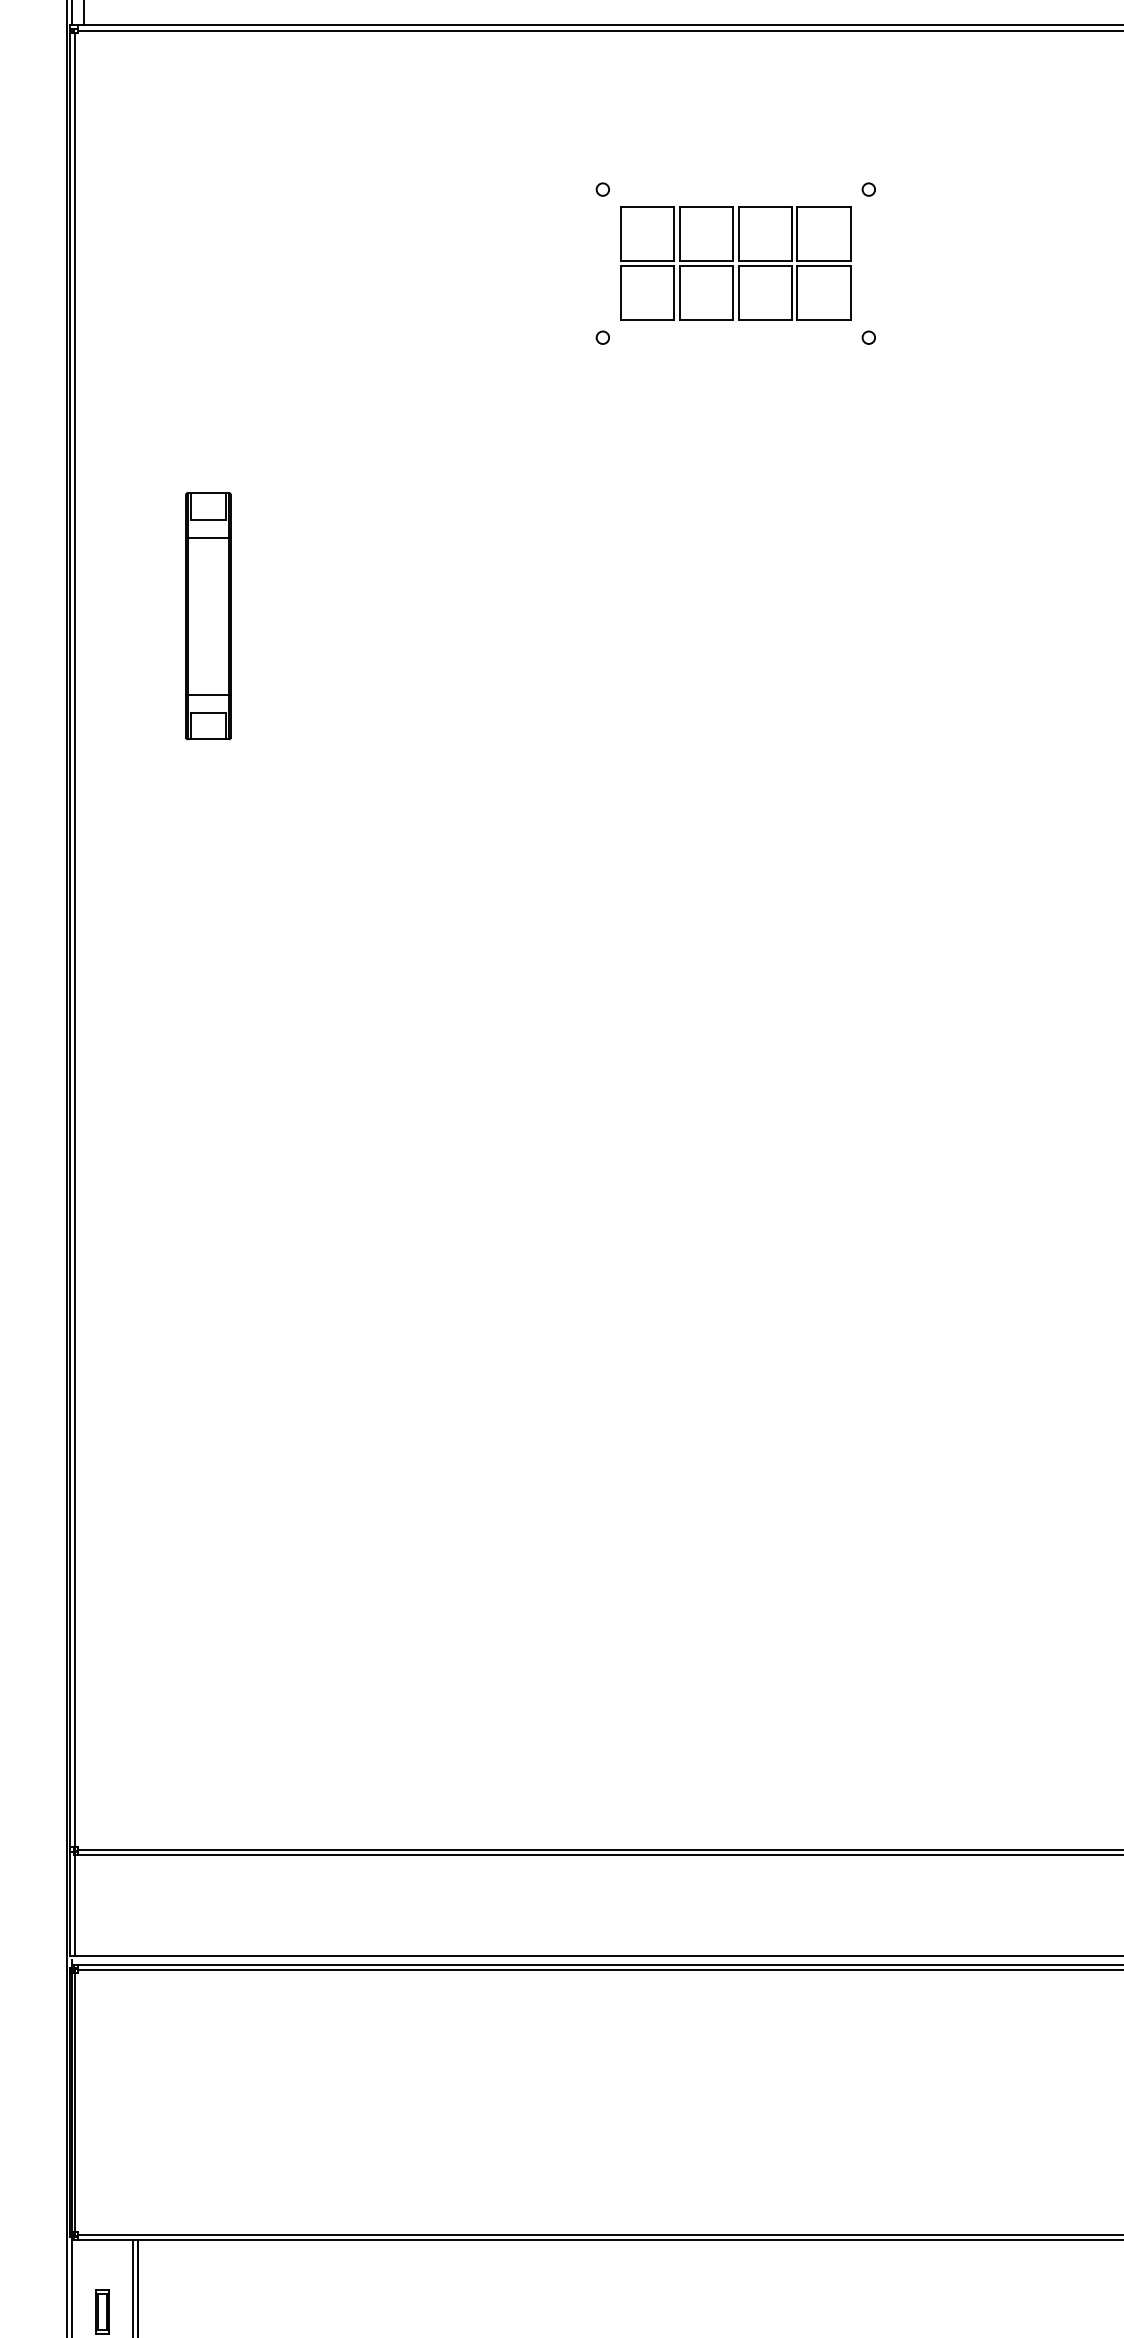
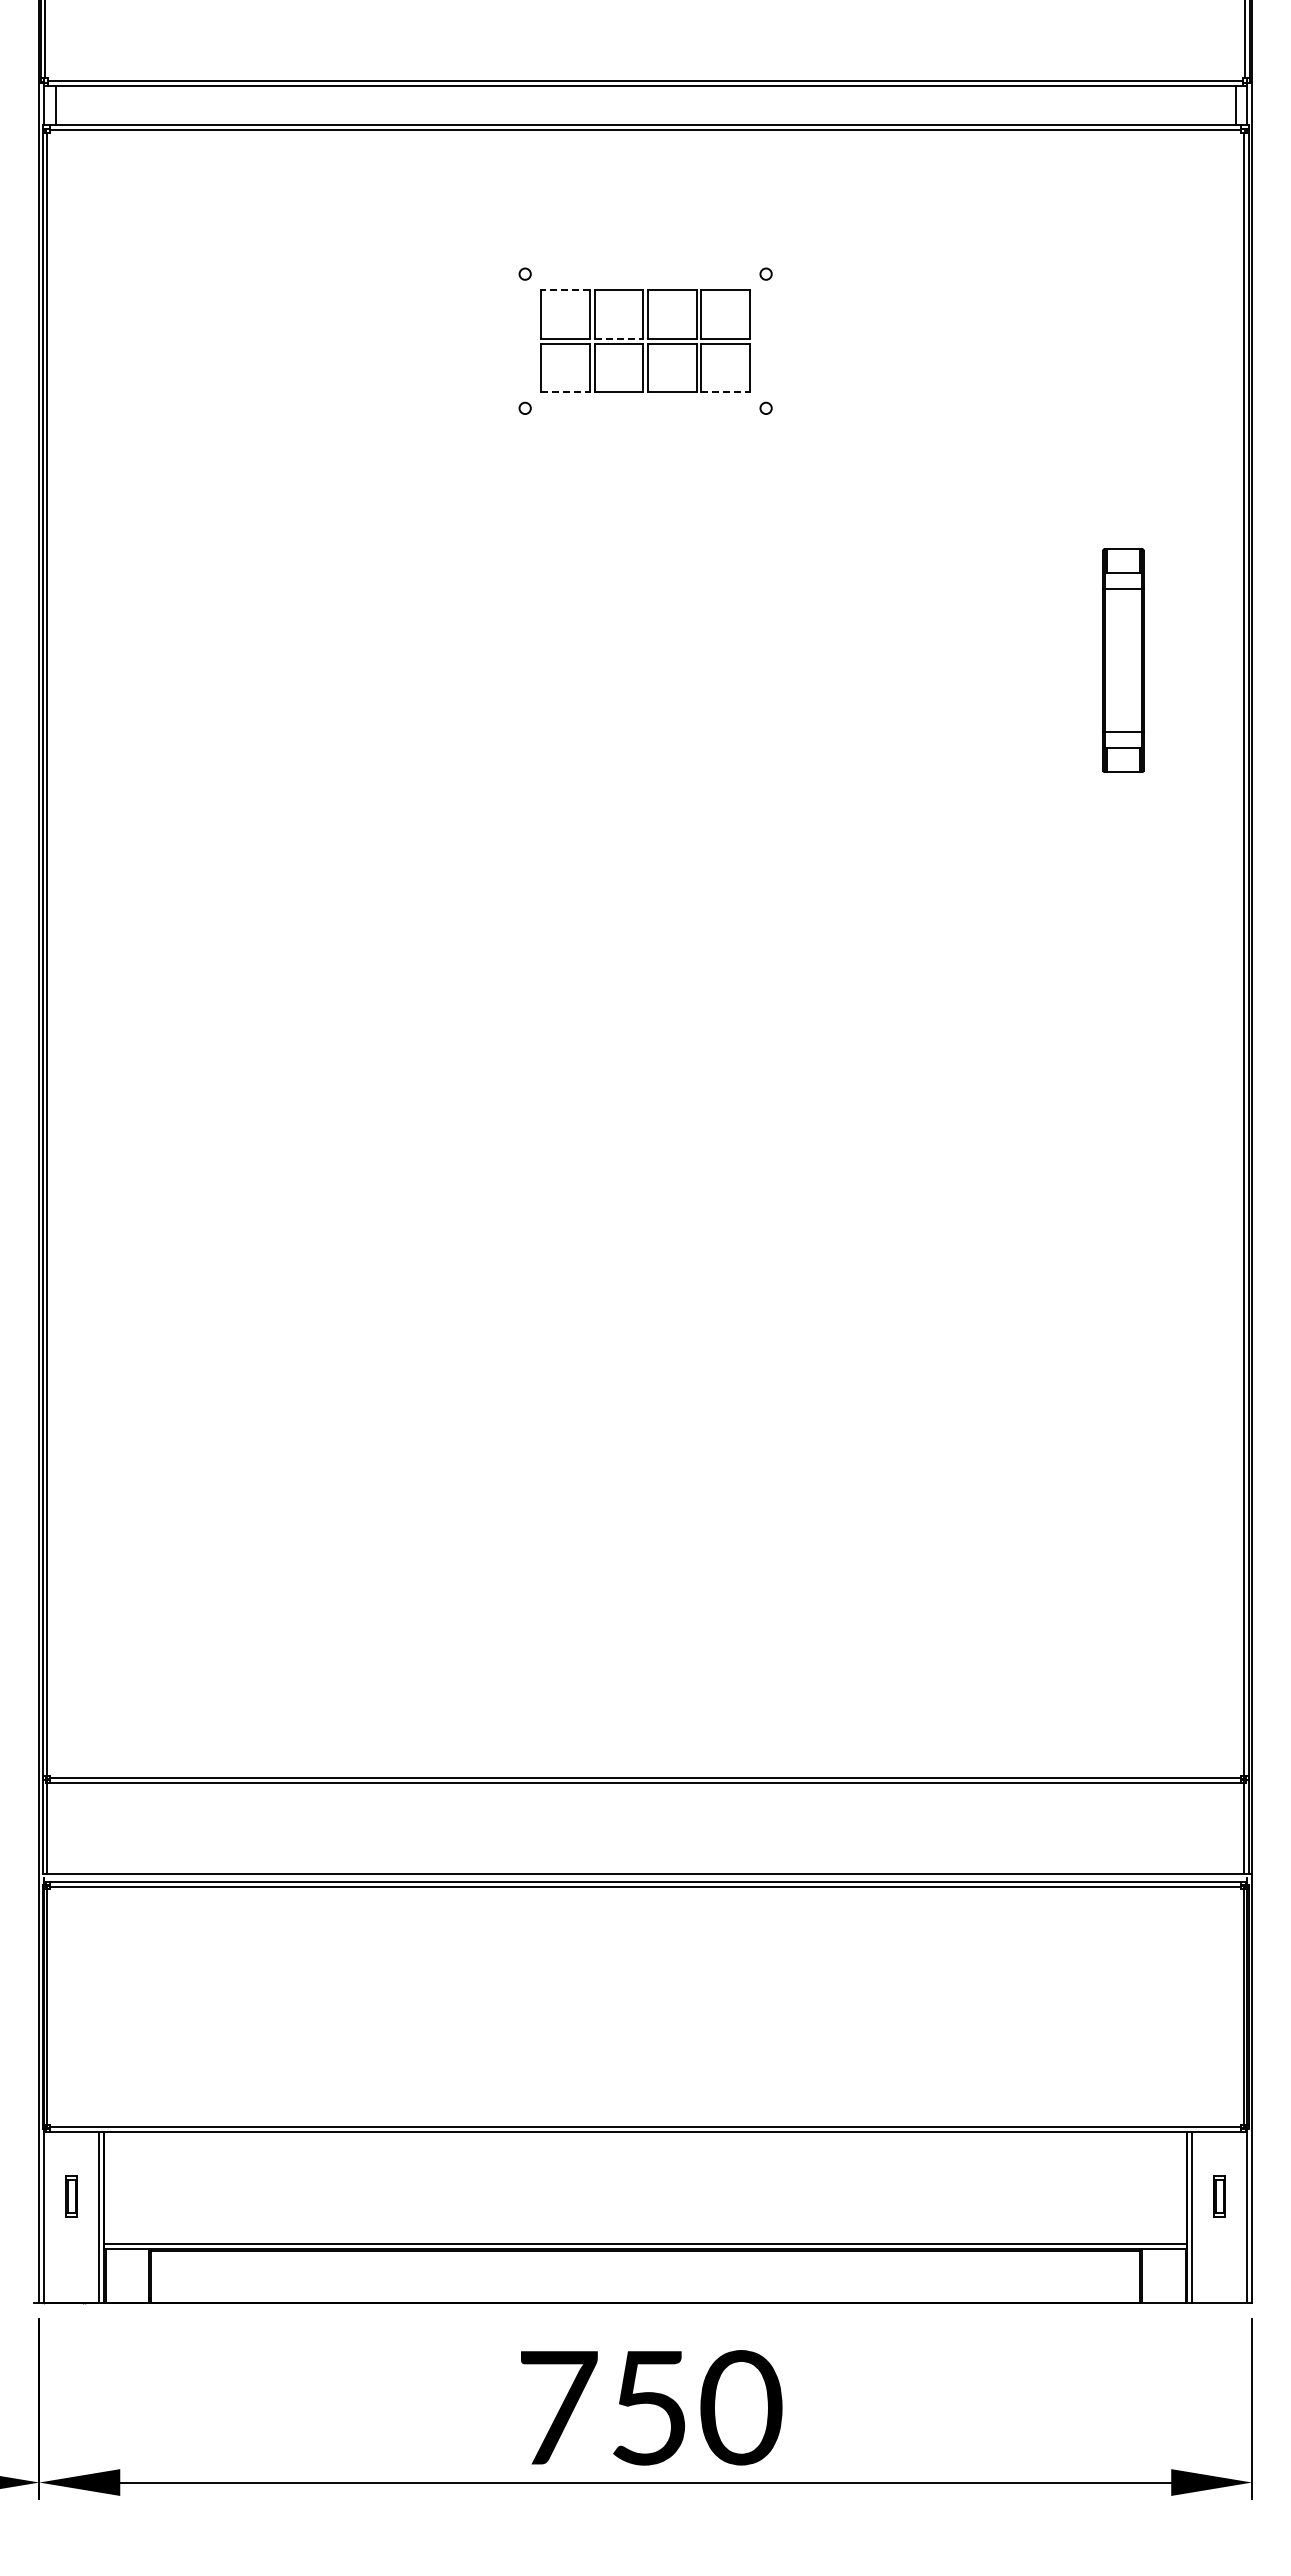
line: (647, 207) -> (565, 290), solid -> dashed
line: (707, 260) -> (619, 338), solid -> dashed
line: (648, 320) -> (566, 392), solid -> dashed
line: (825, 320) -> (726, 392), solid -> dashed
part: (208, 616) -> (167, 660), removed

